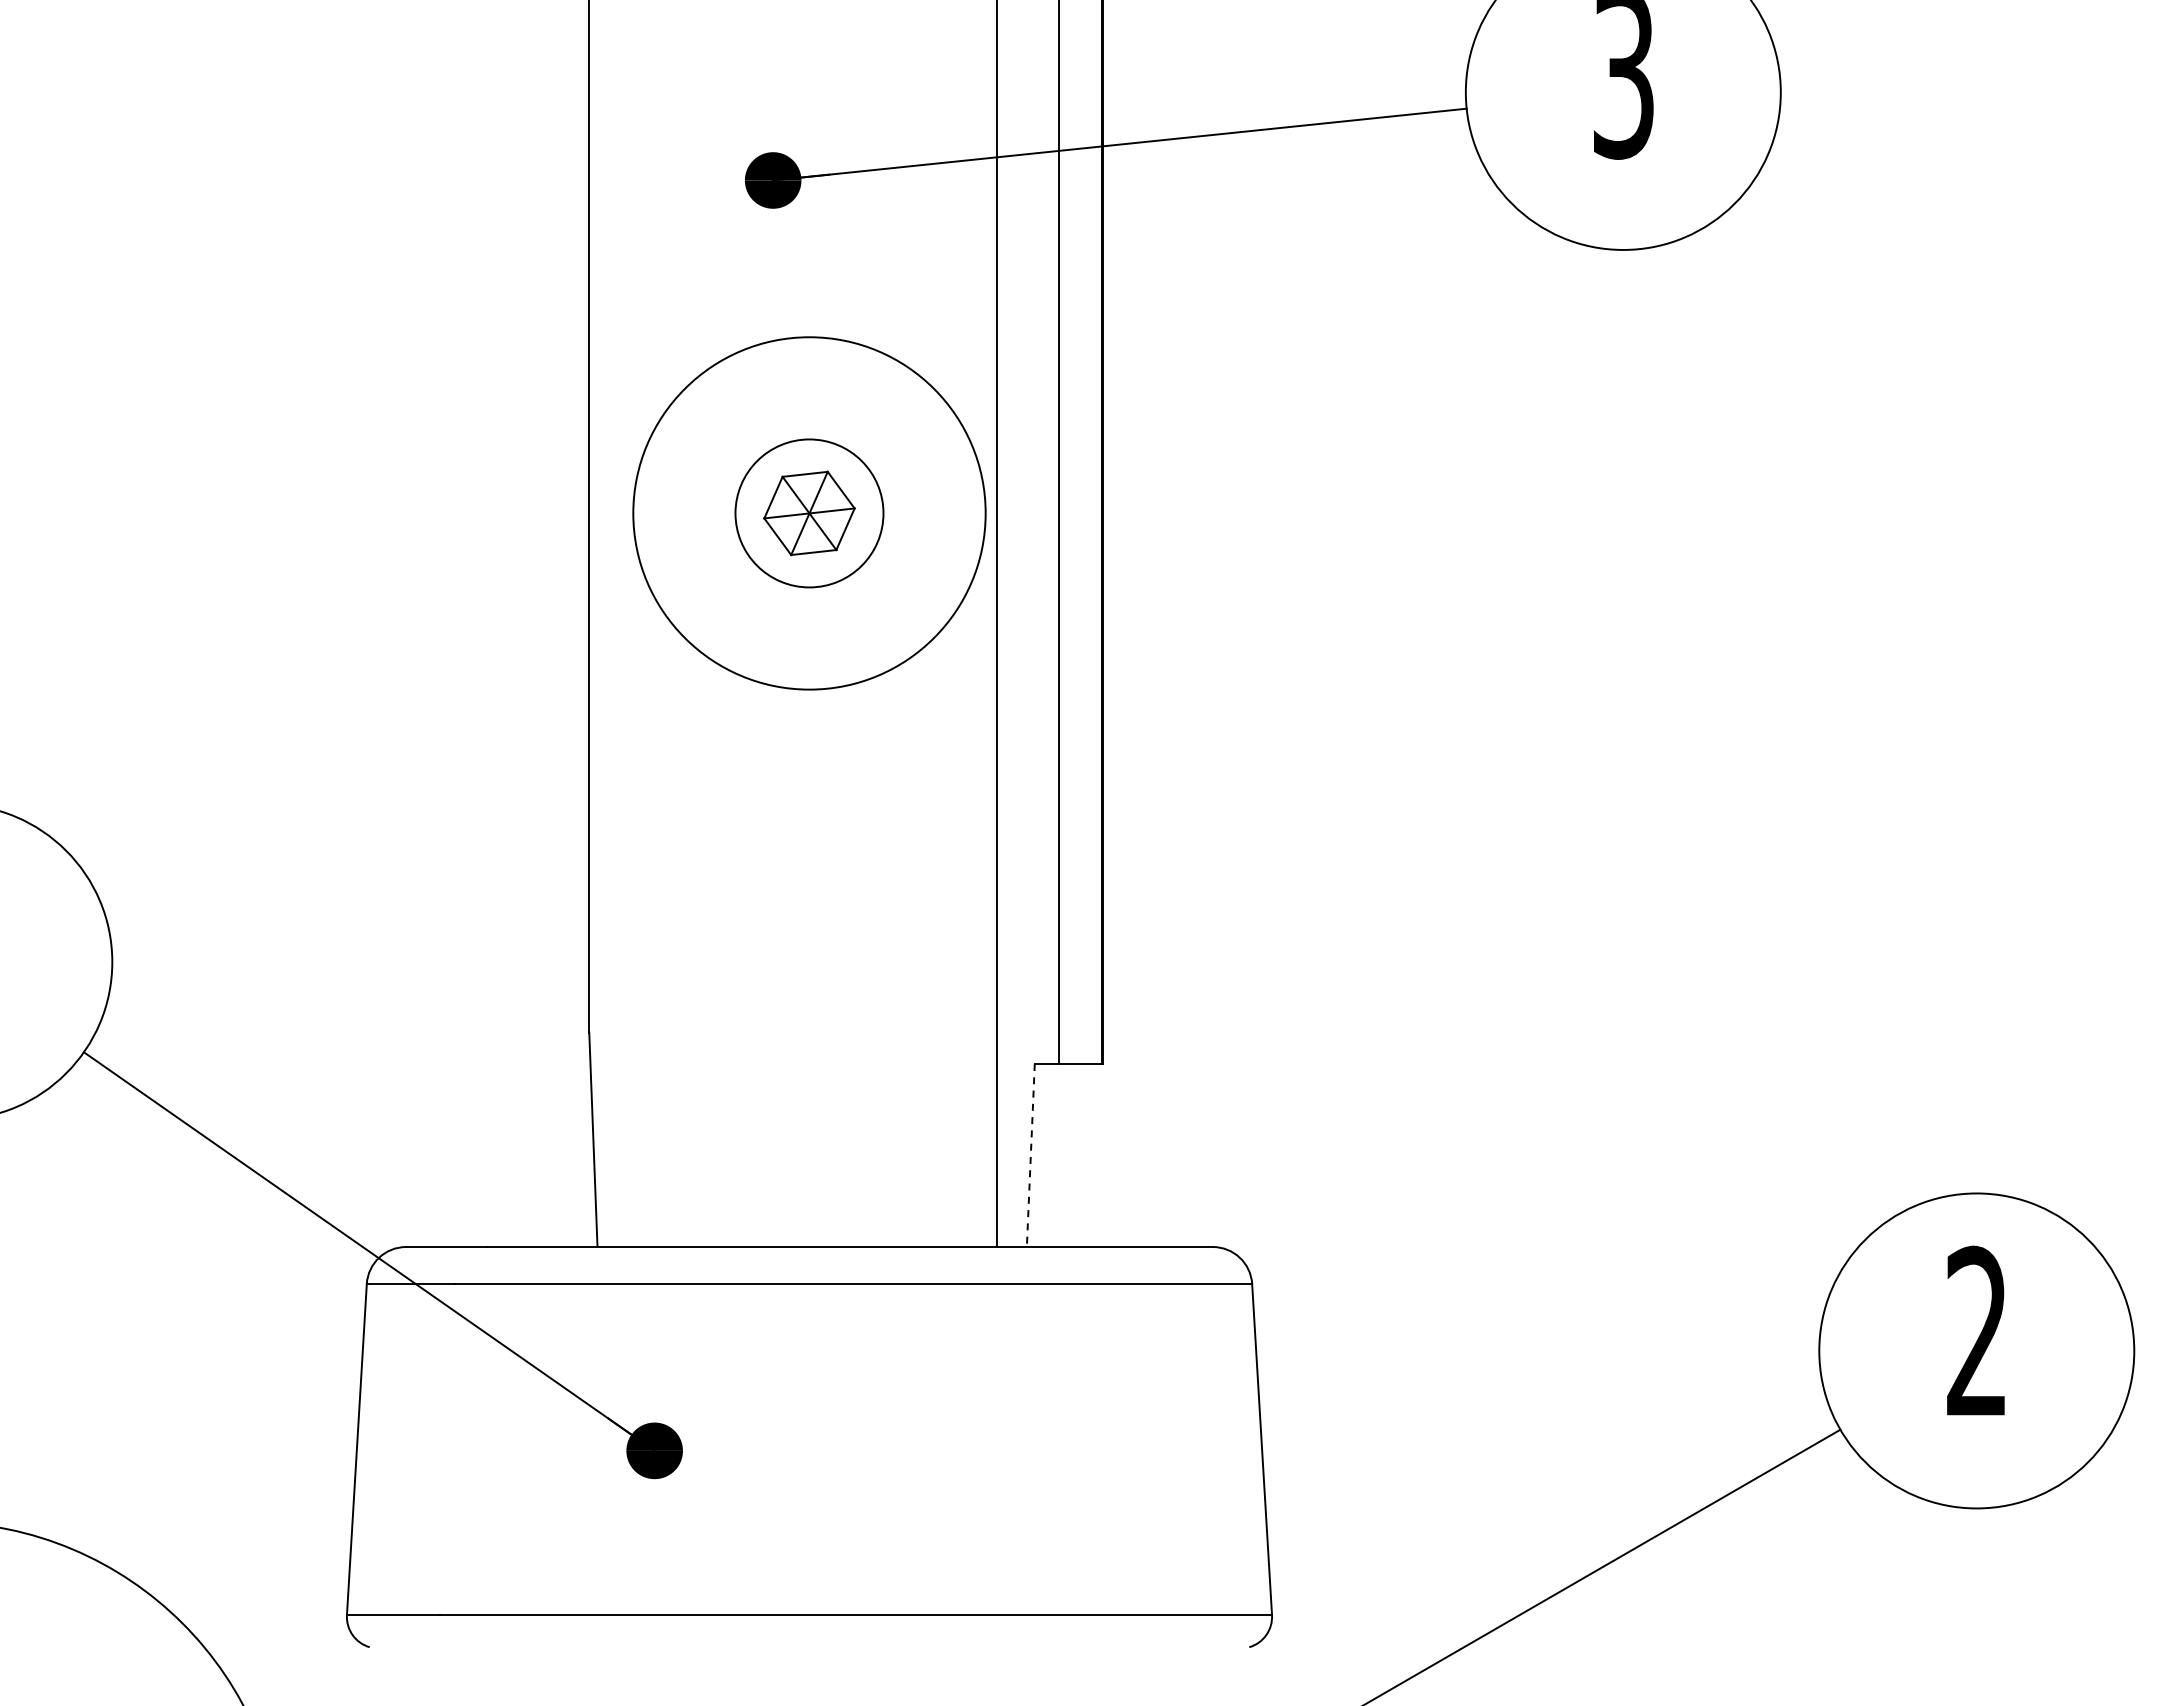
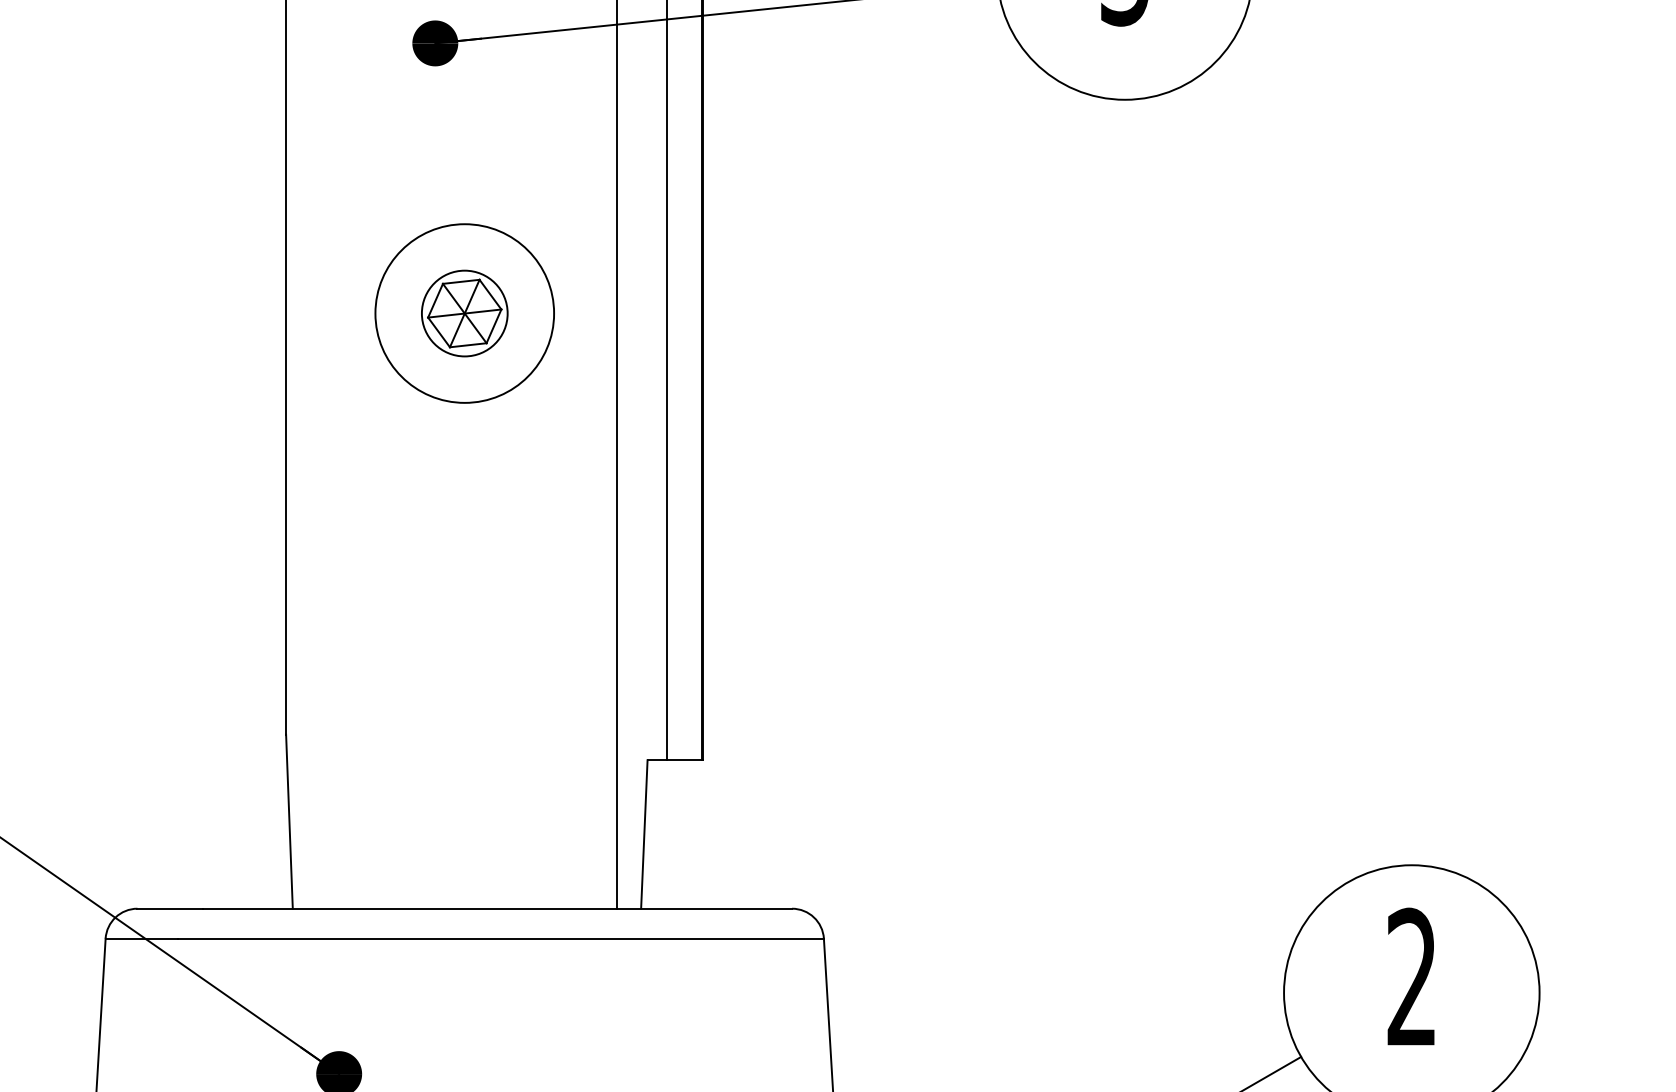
circle: (809, 513) -> (464, 313), size x0.62
circle: (809, 513) -> (464, 313), size x0.71
line: (1030, 1155) -> (644, 834), dashed -> solid

